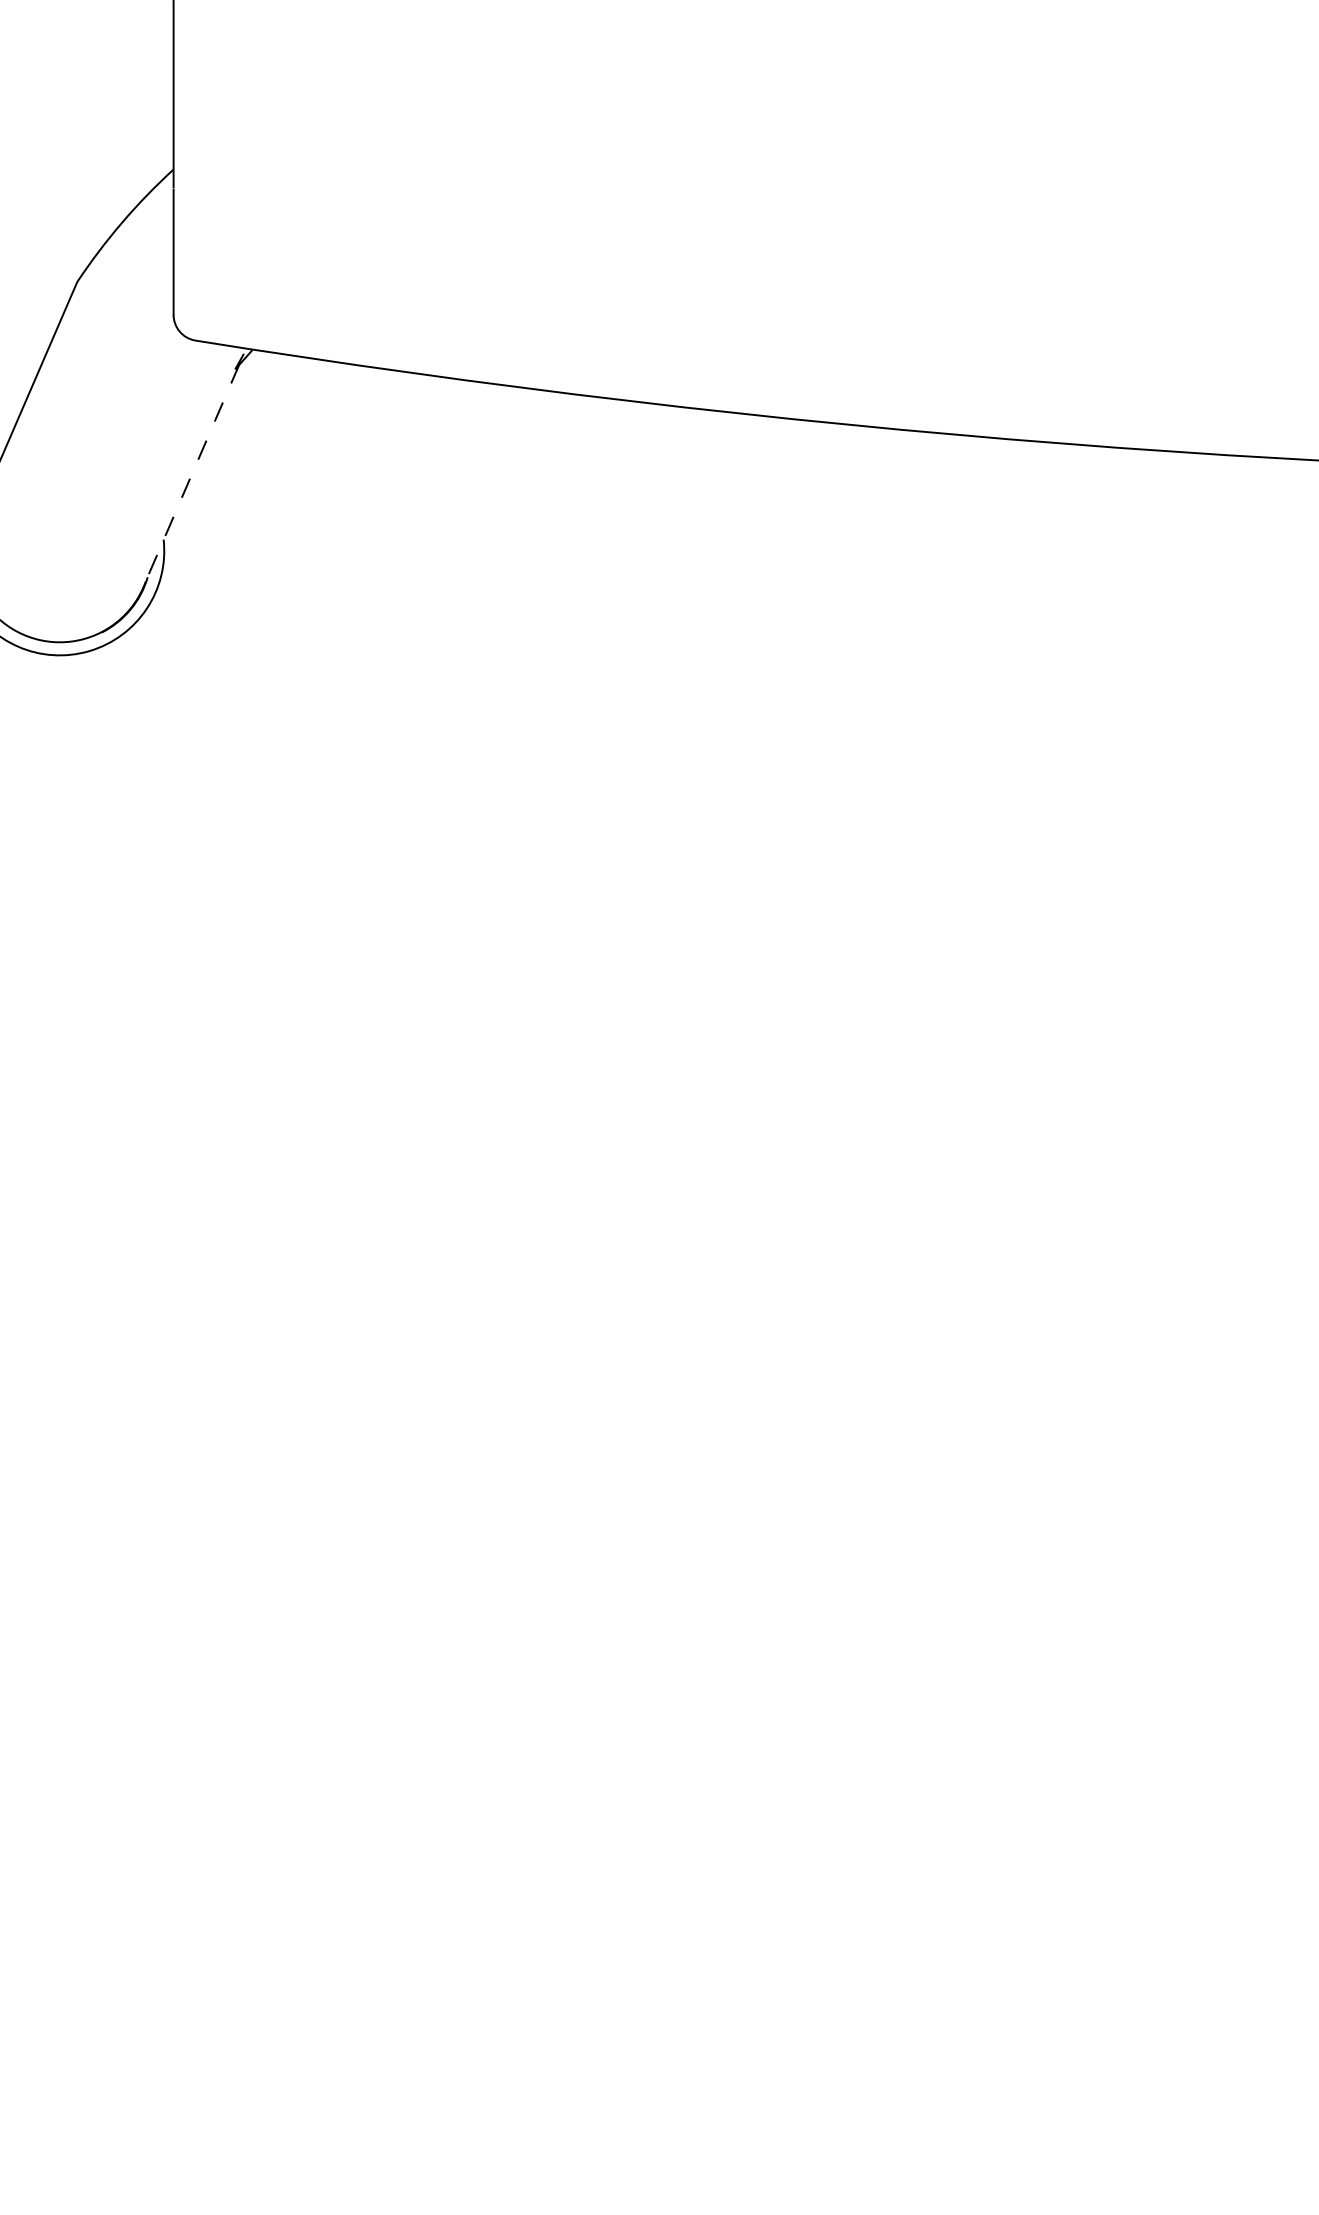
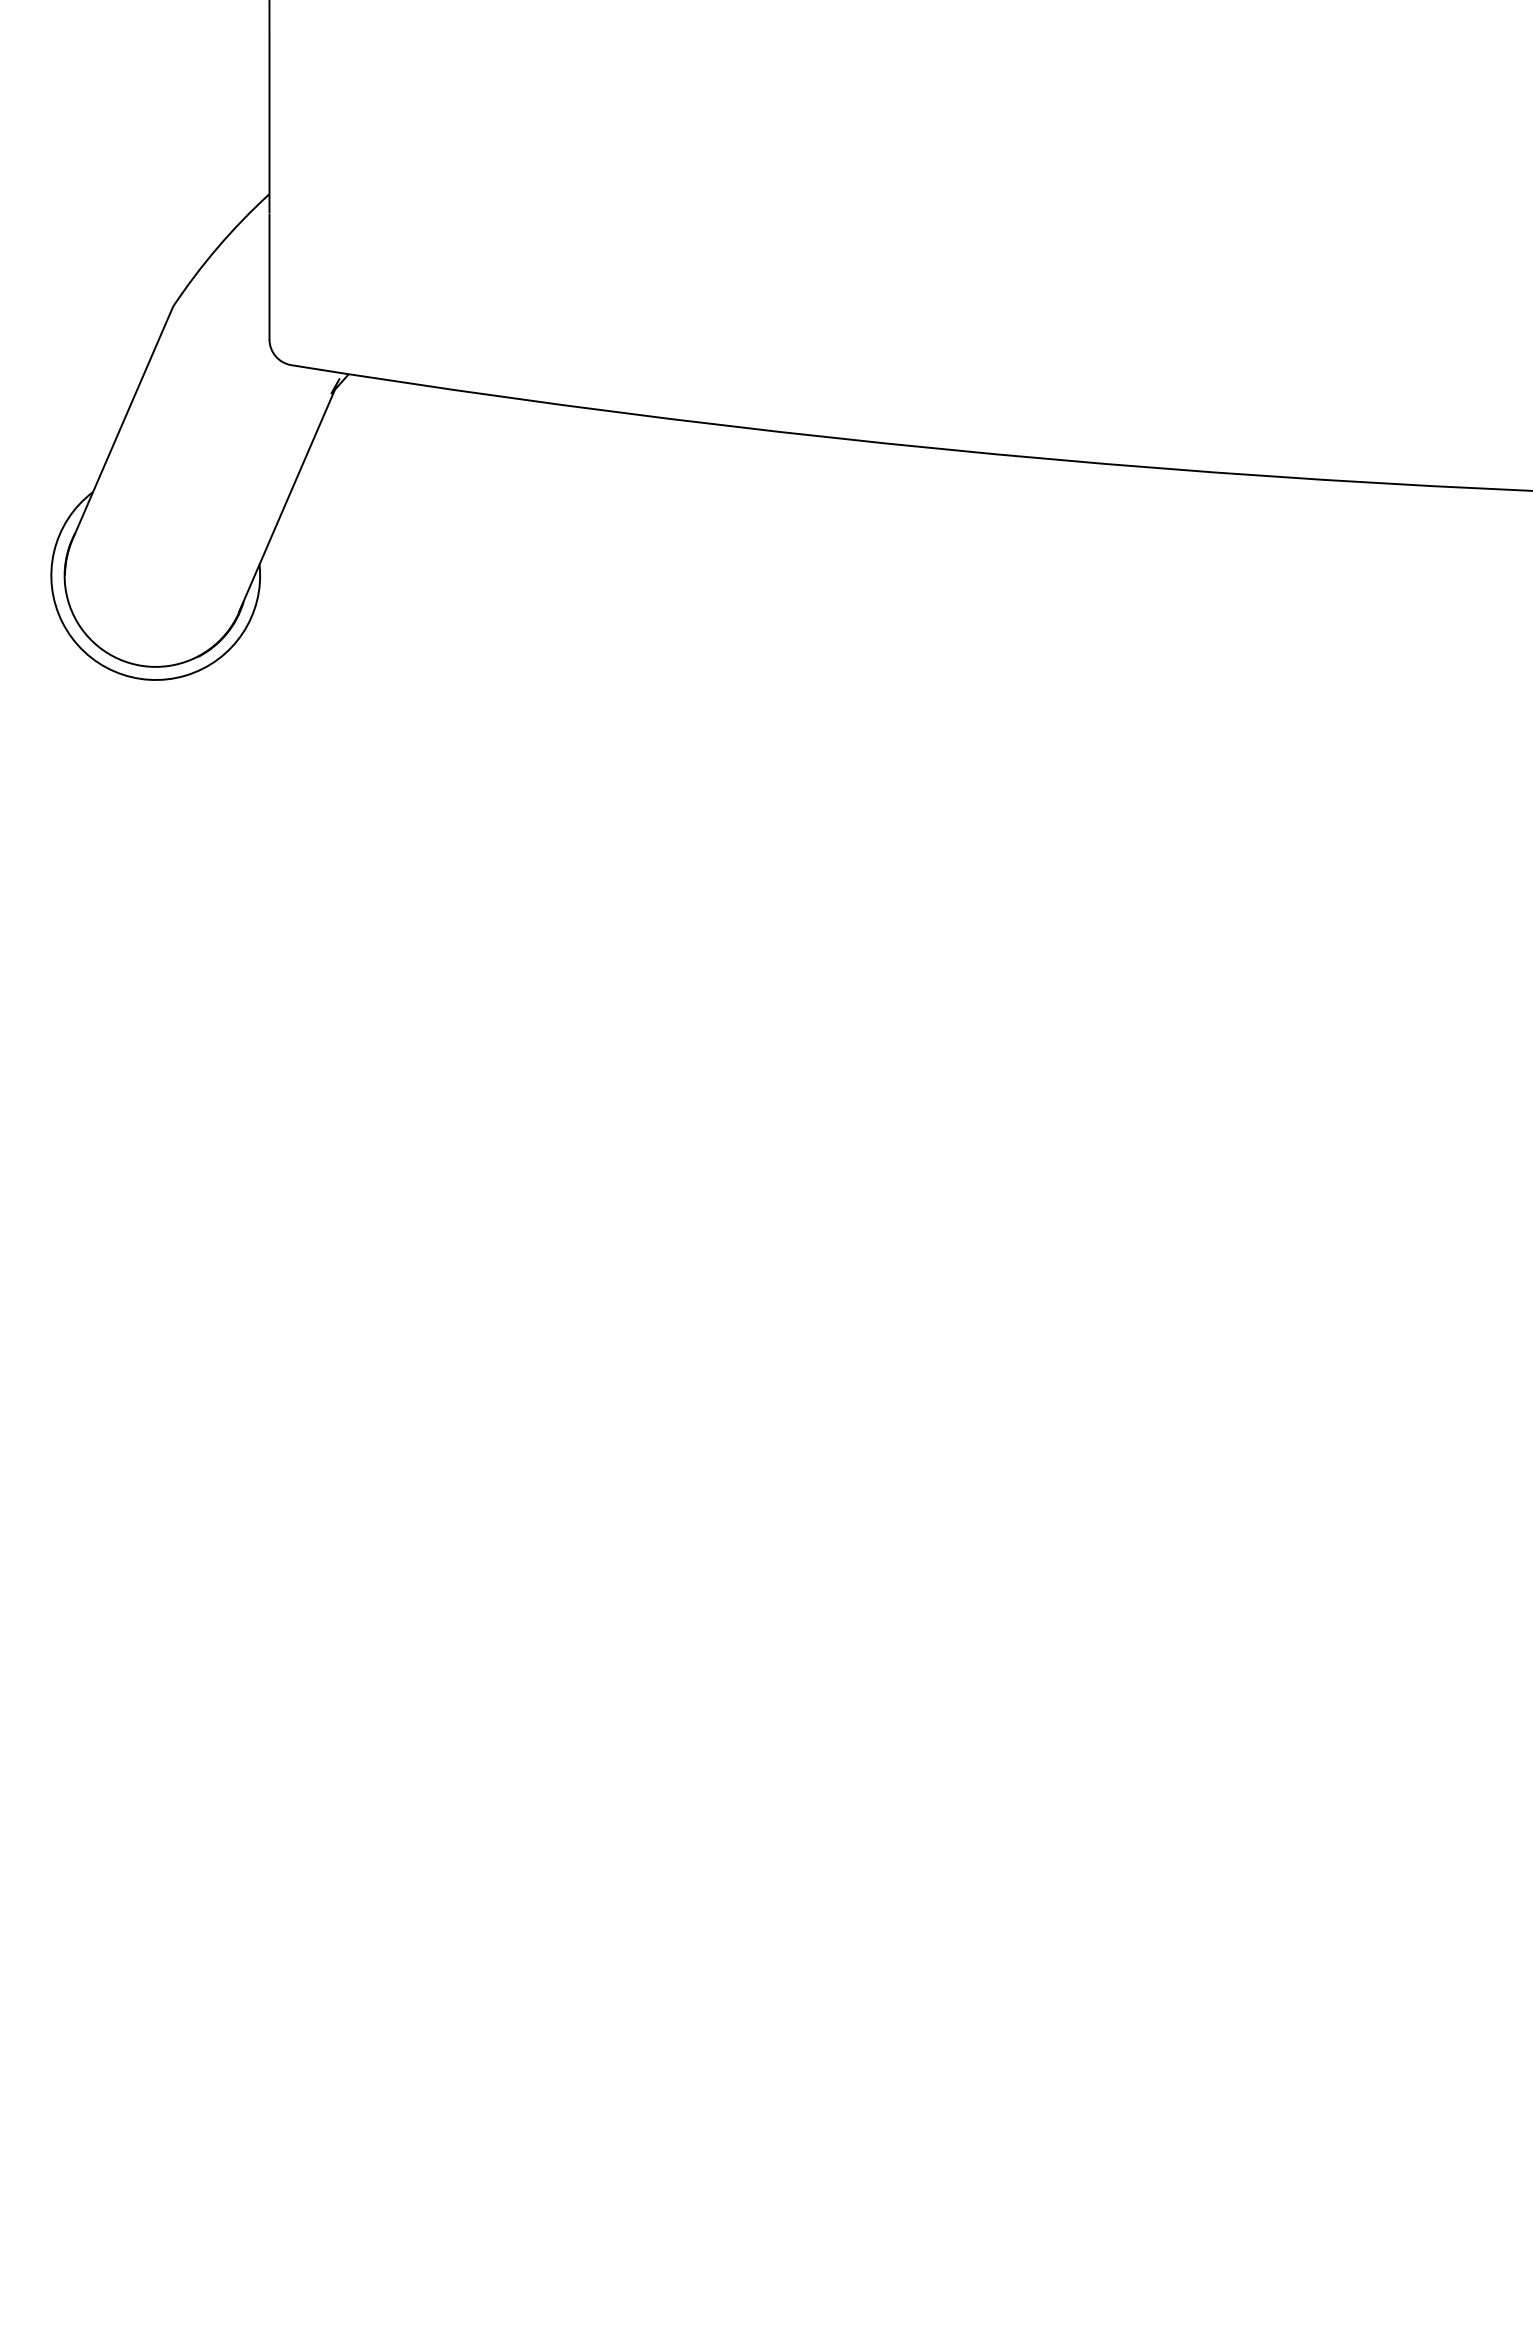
line: (191, 475) -> (287, 500), dashed -> solid

